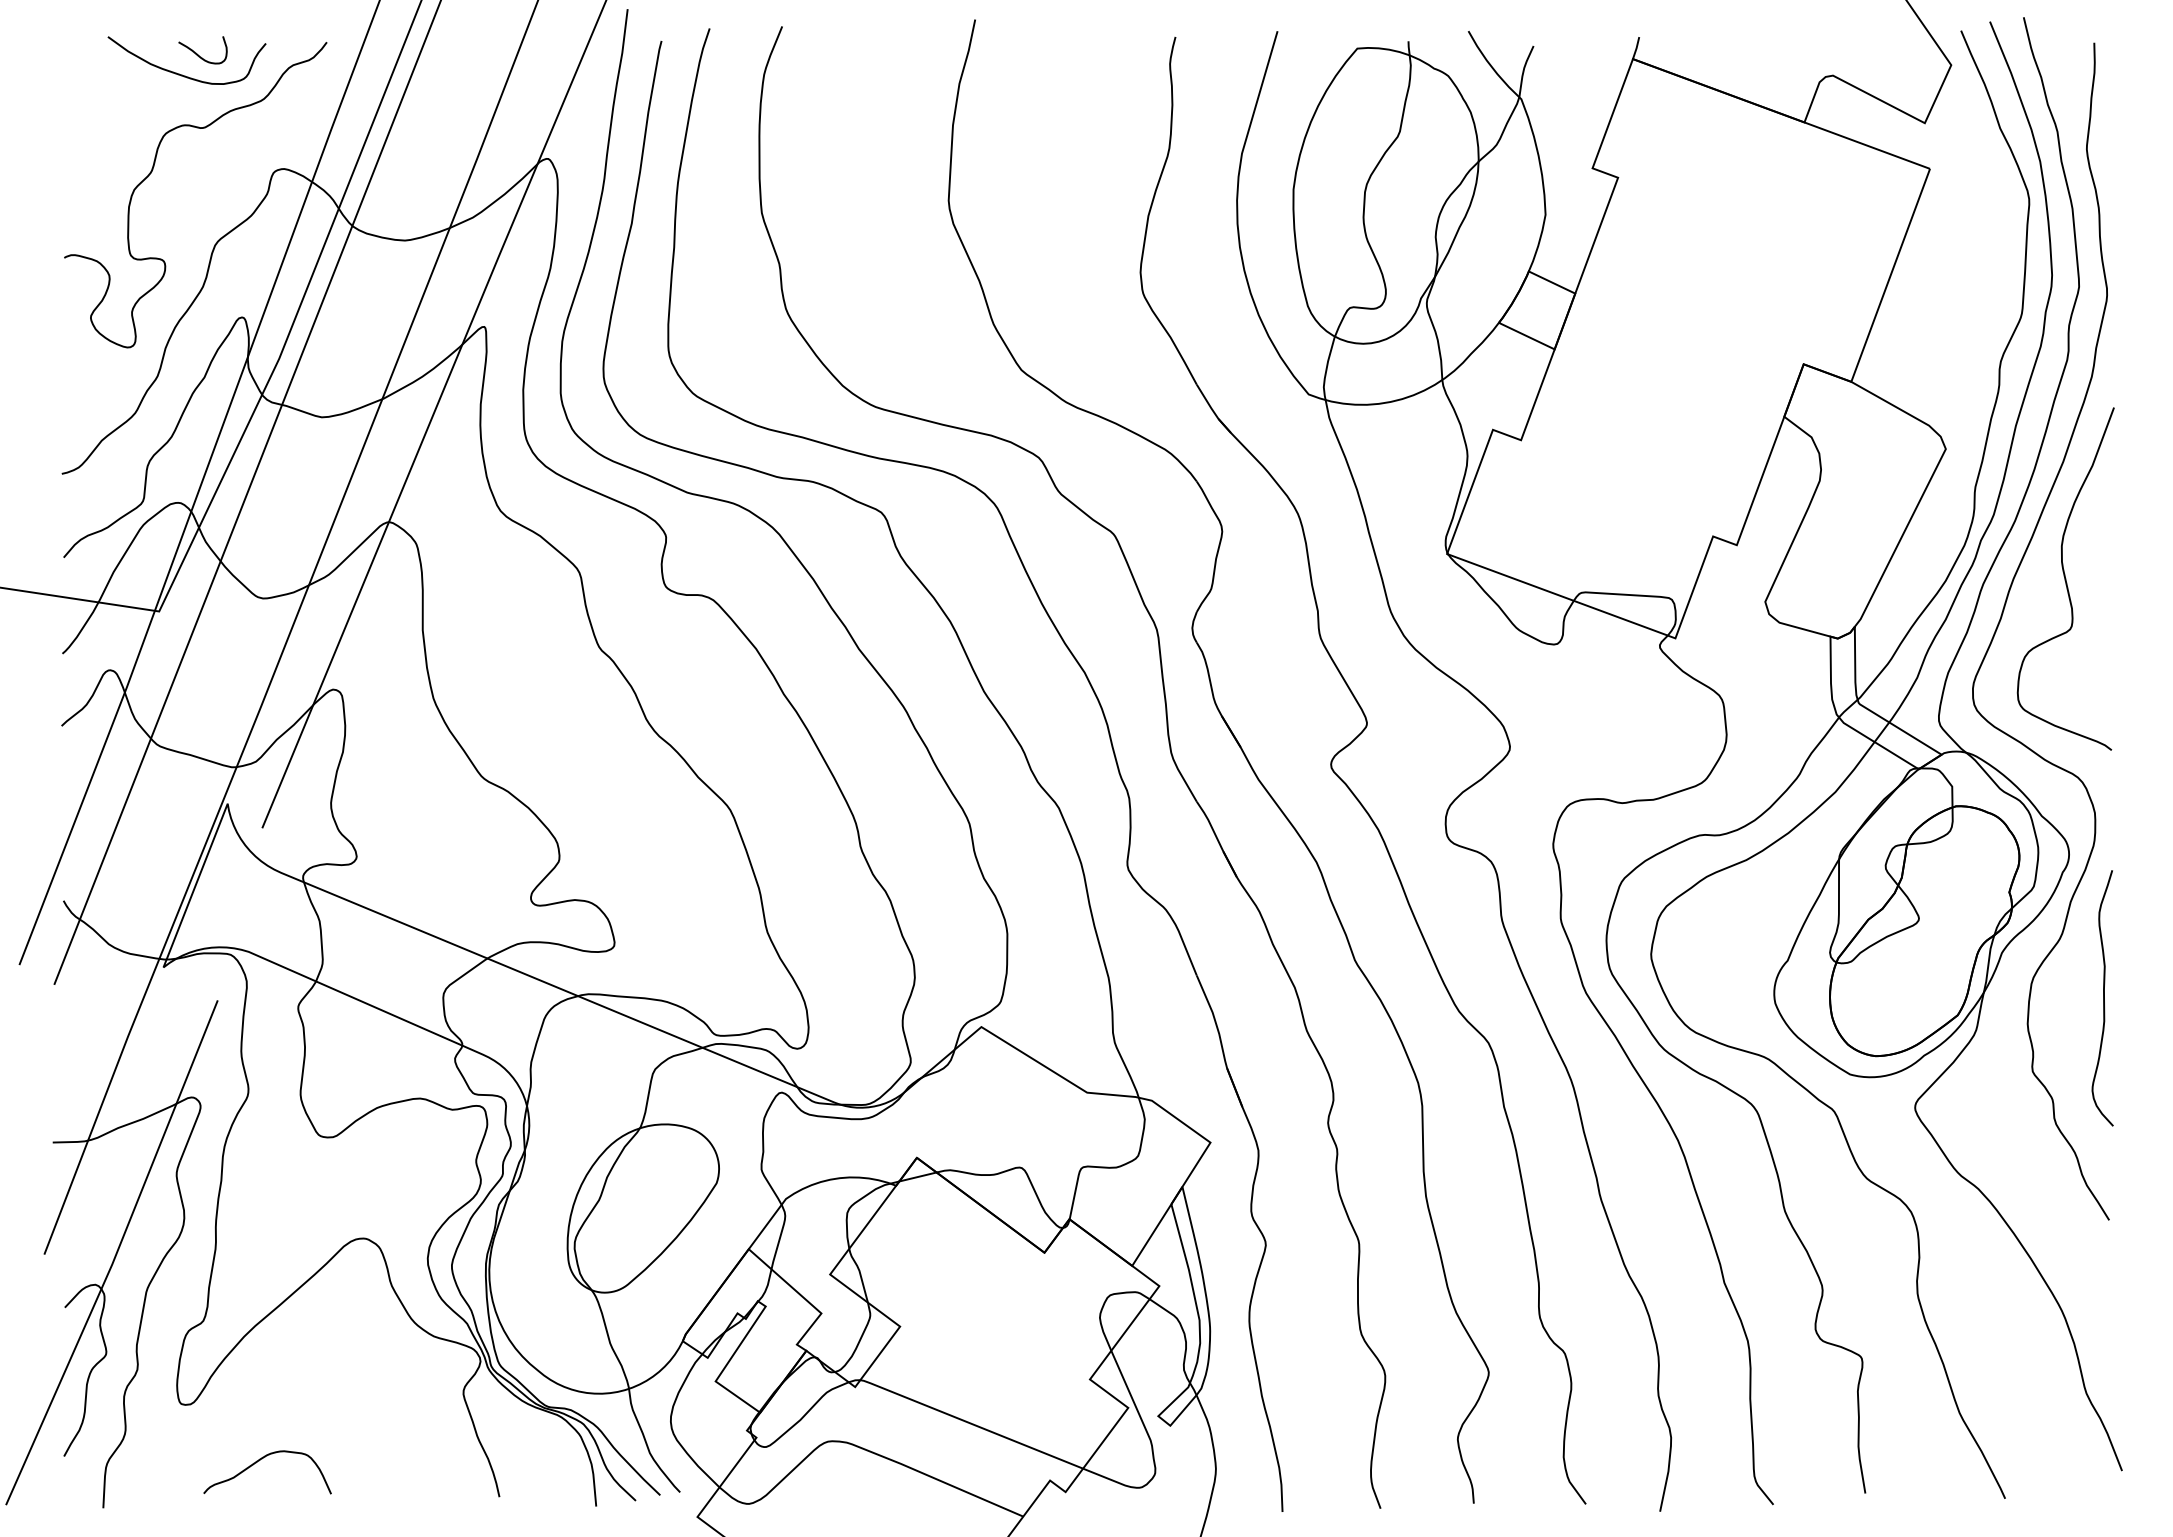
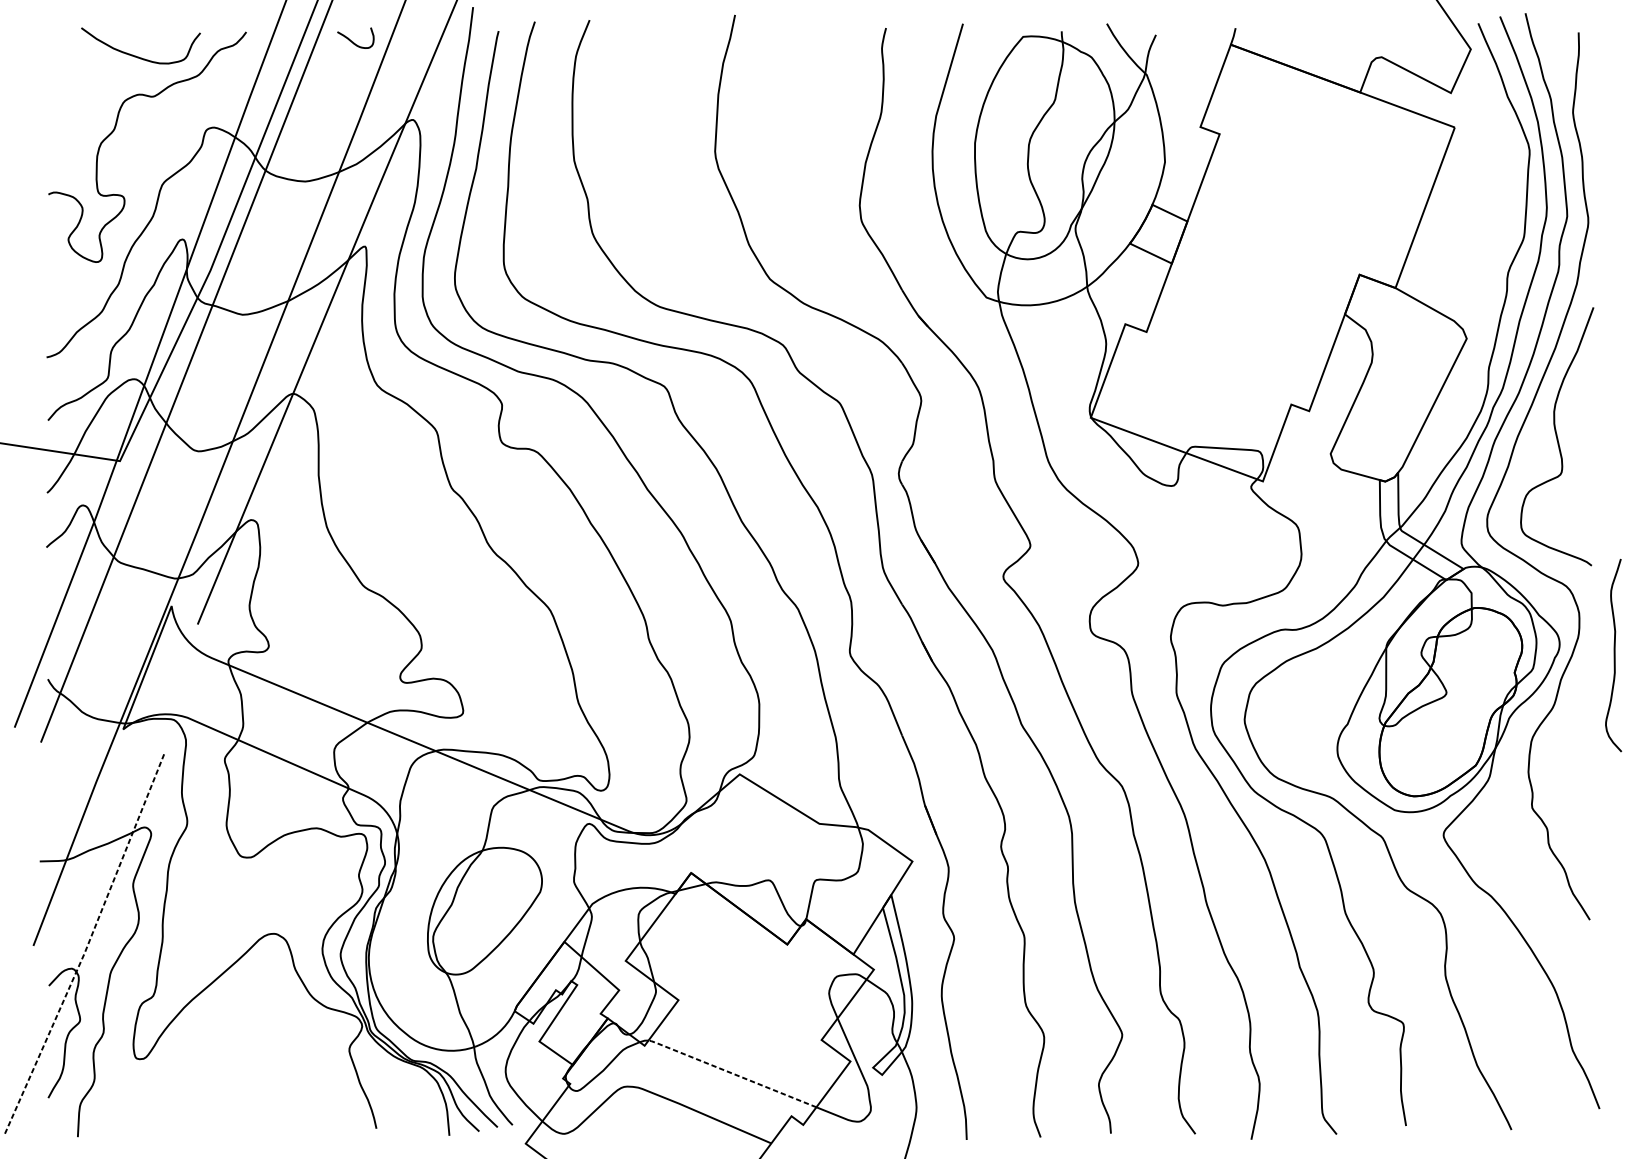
curve: (198, 54) -> (352, 41), moved
curve: (2103, 998) -> (1614, 655), moved
line: (115, 1255) -> (87, 946), solid -> dashed
line: (969, 1423) -> (730, 1073), solid -> dashed
curve: (259, 1461) -> (195, 1101), removed

